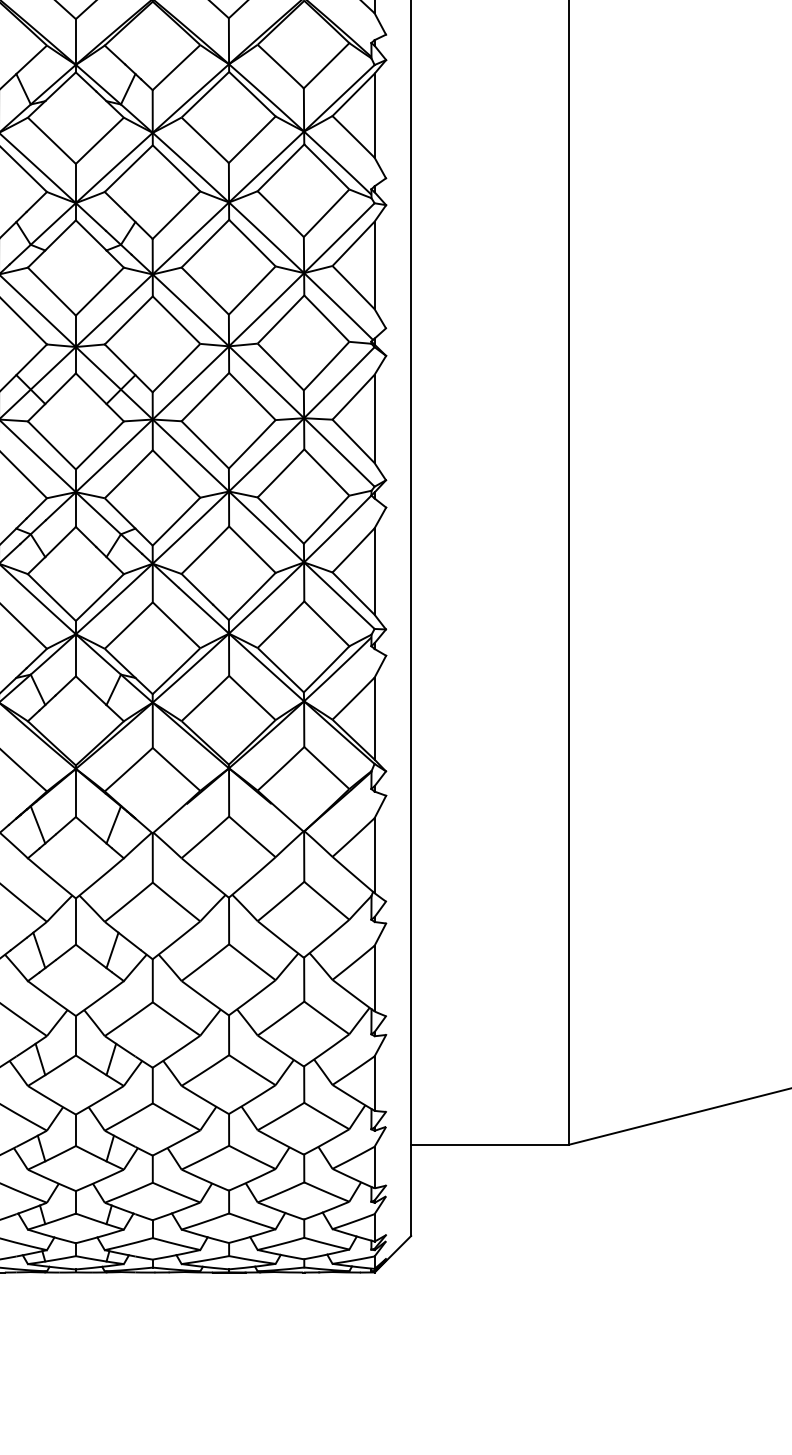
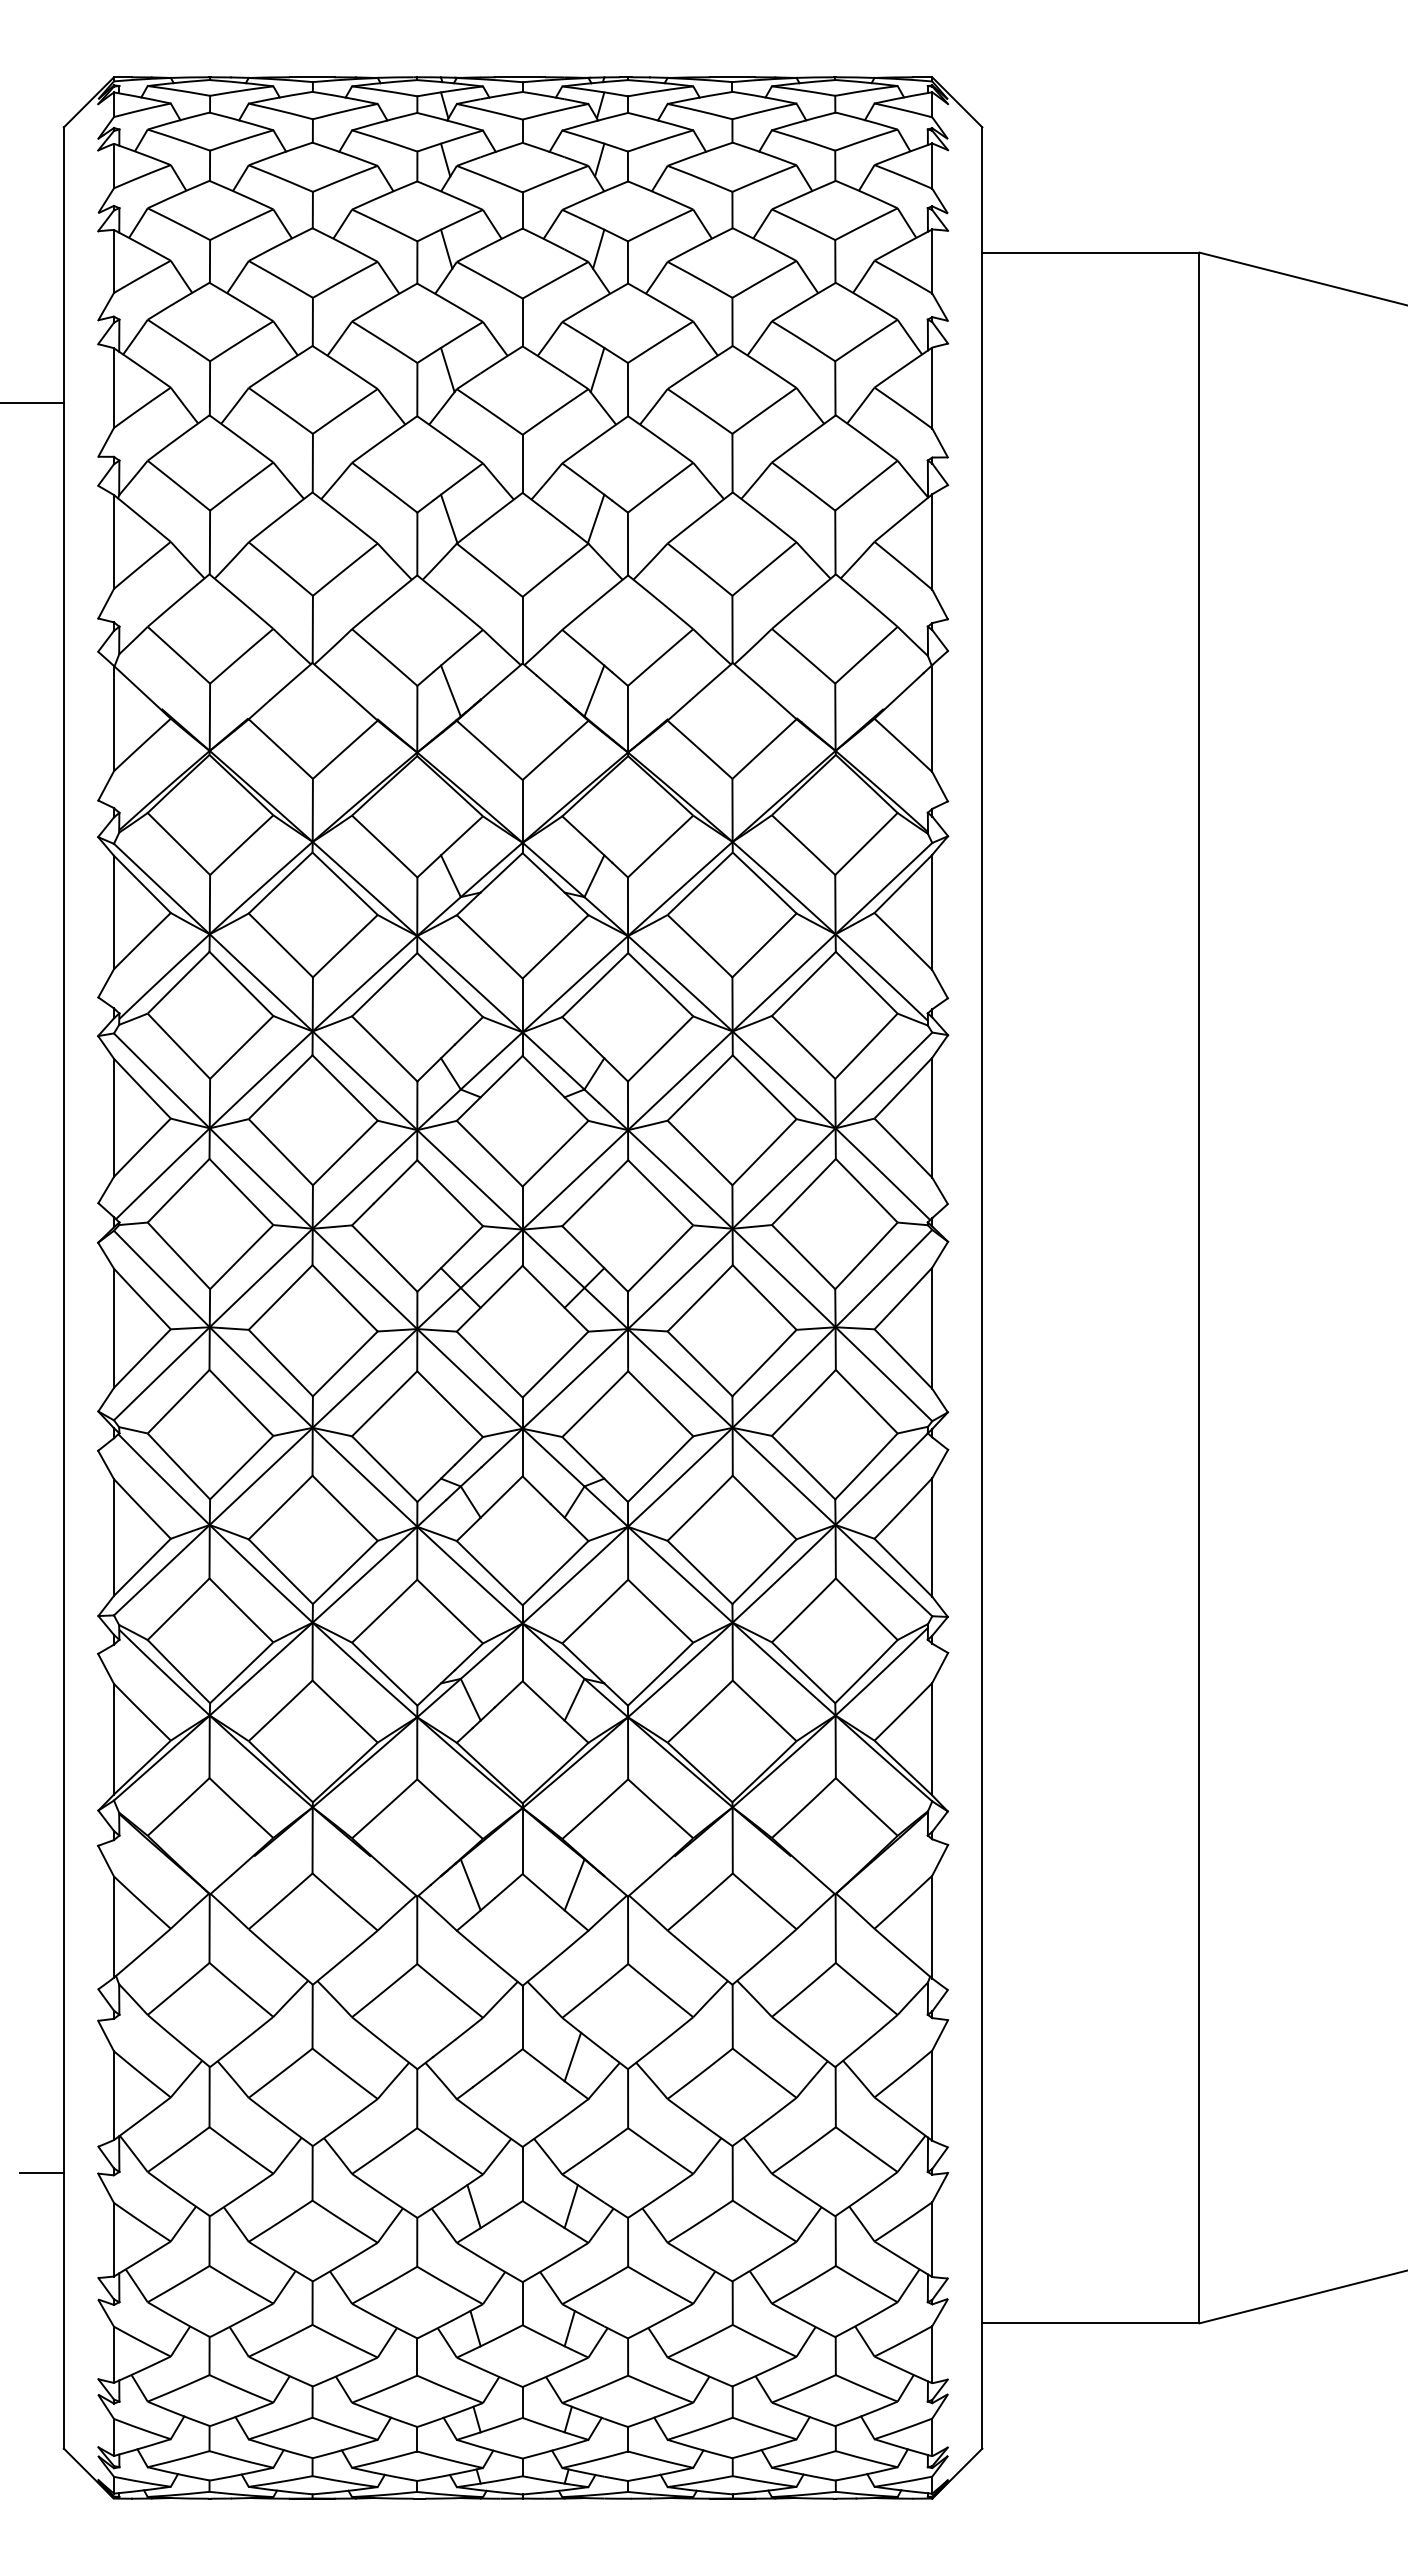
line: (39, 950) -> (472, 2056), removed

